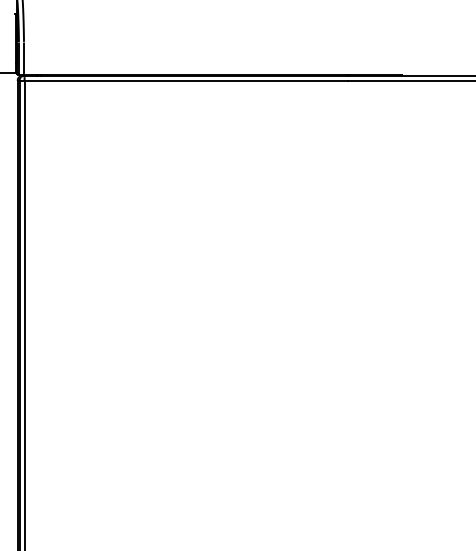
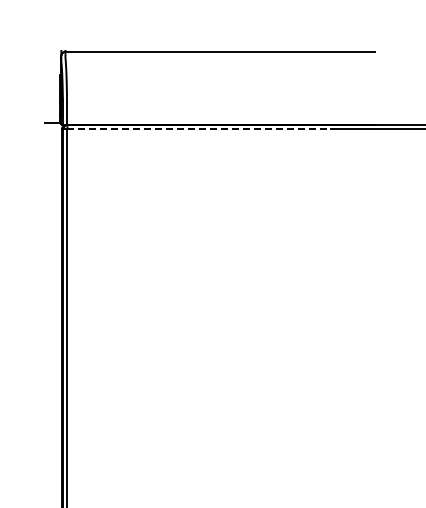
line: (186, 80) -> (199, 129), solid -> dashed

